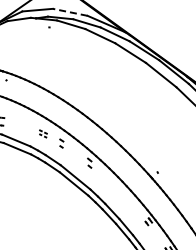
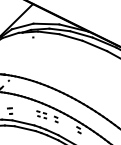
line: (70, 12) -> (46, 24), dashed -> solid
part: (43, 133) -> (42, 114), size x1.67

